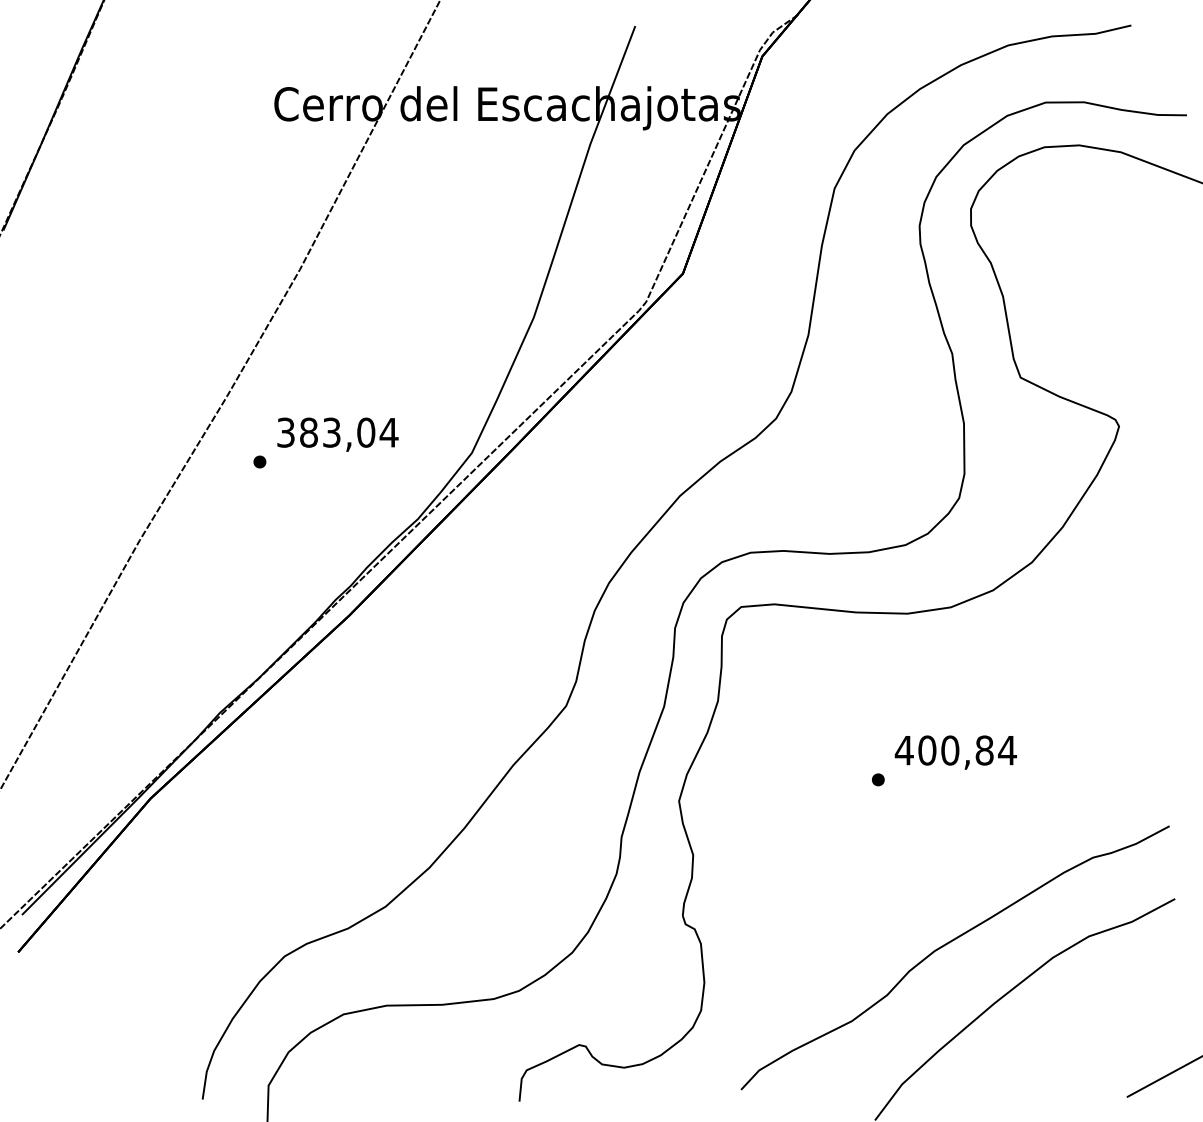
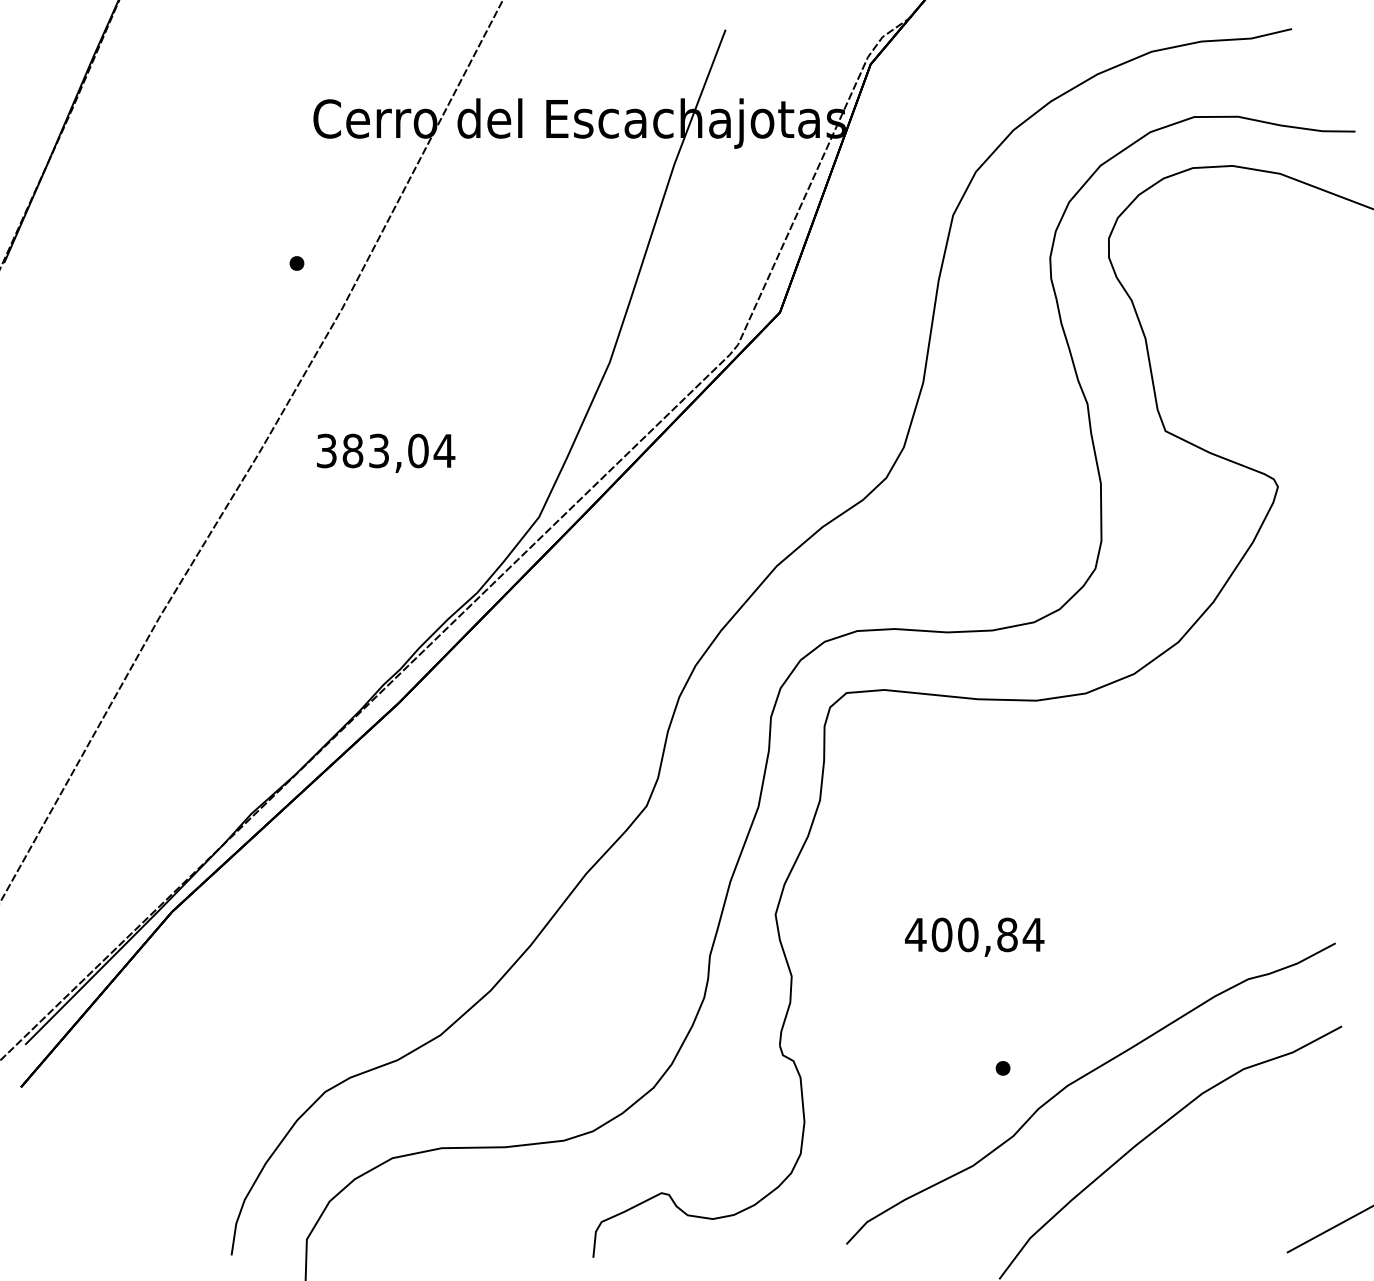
text: (338, 434) -> (386, 452), moved
part: (259, 462) -> (296, 263), moved
text: (955, 751) -> (974, 936), moved
part: (877, 779) -> (1002, 1068), moved

